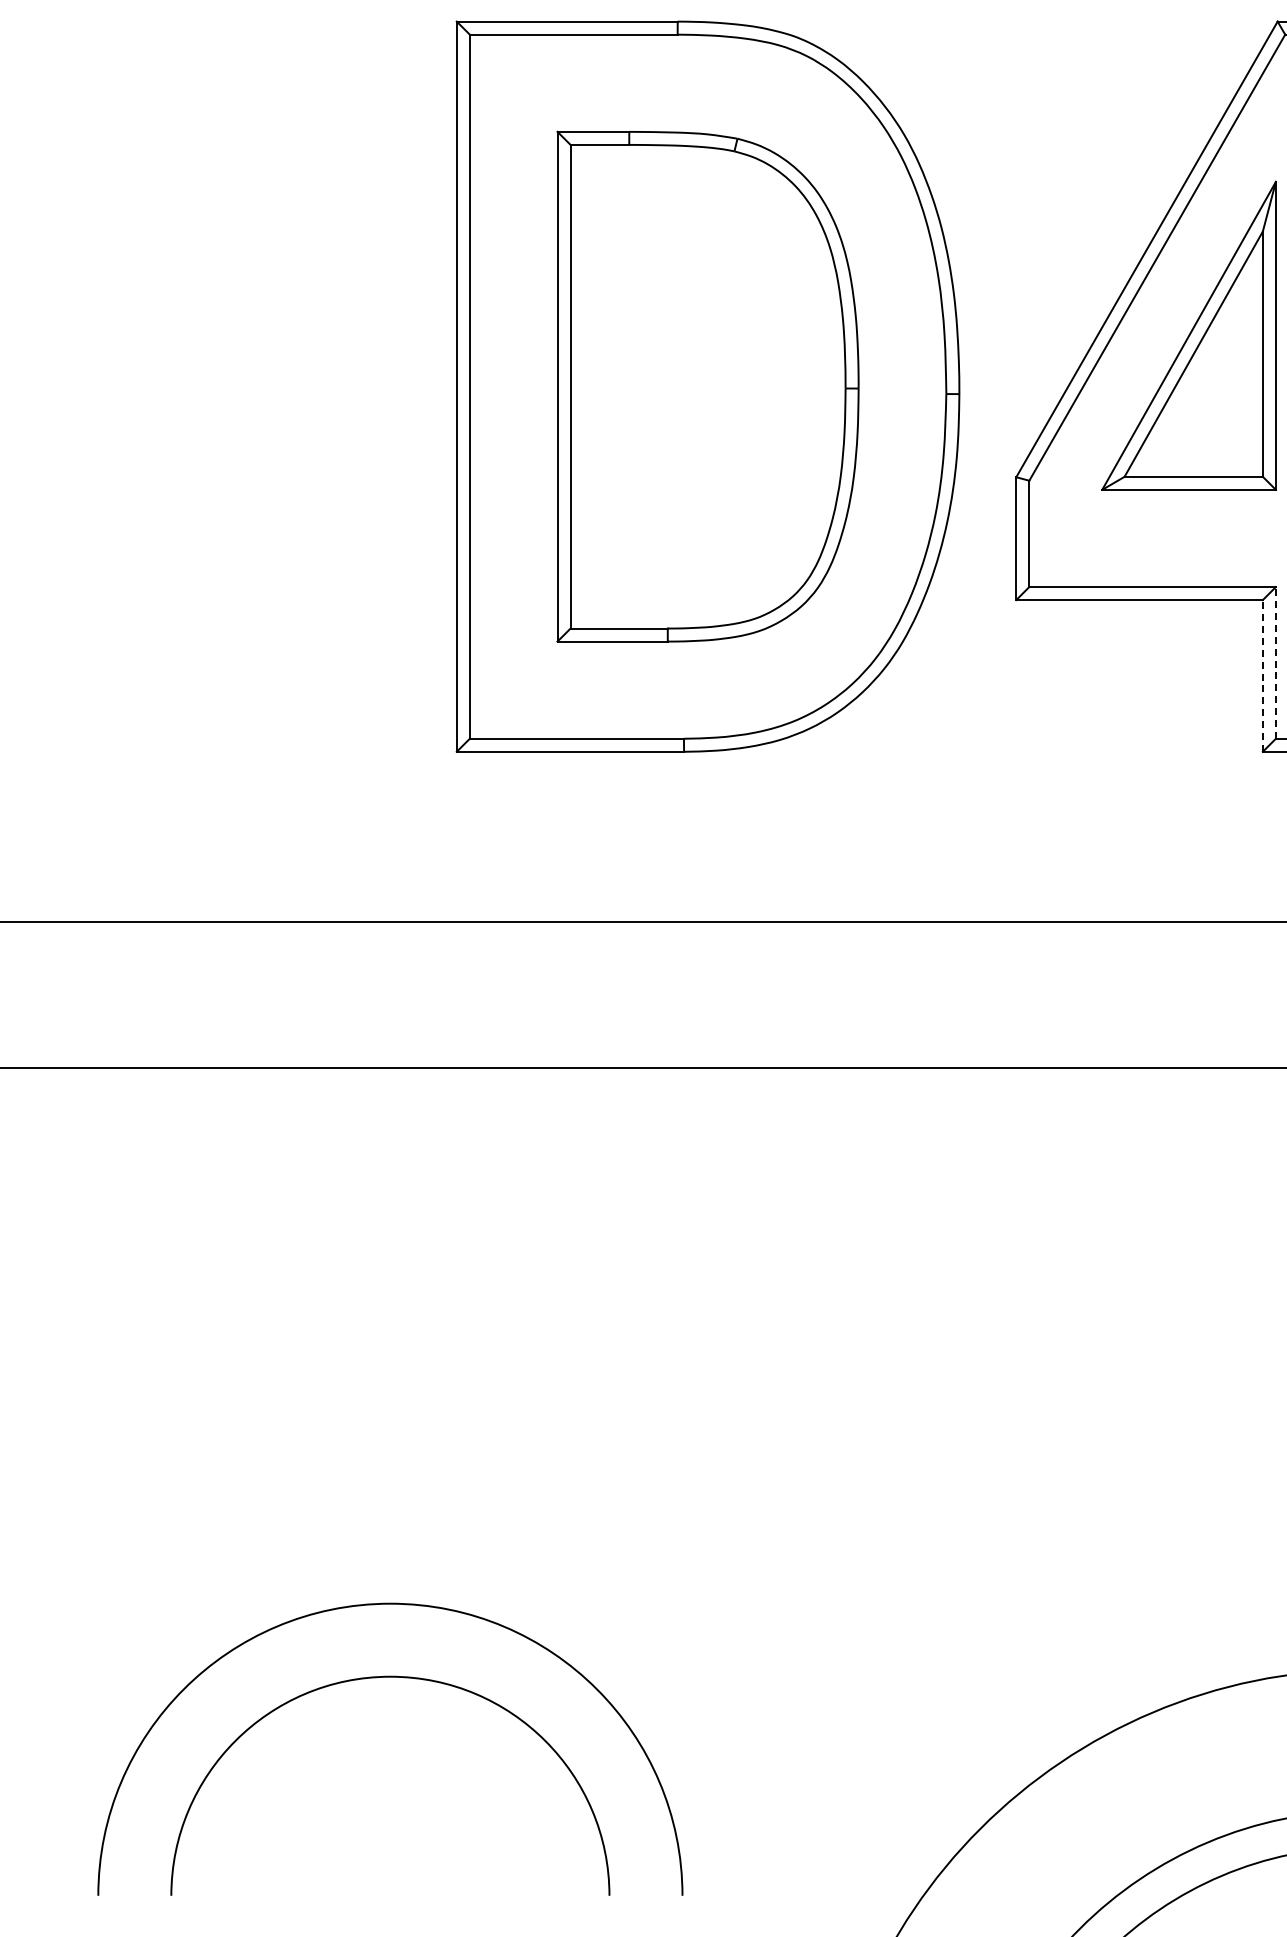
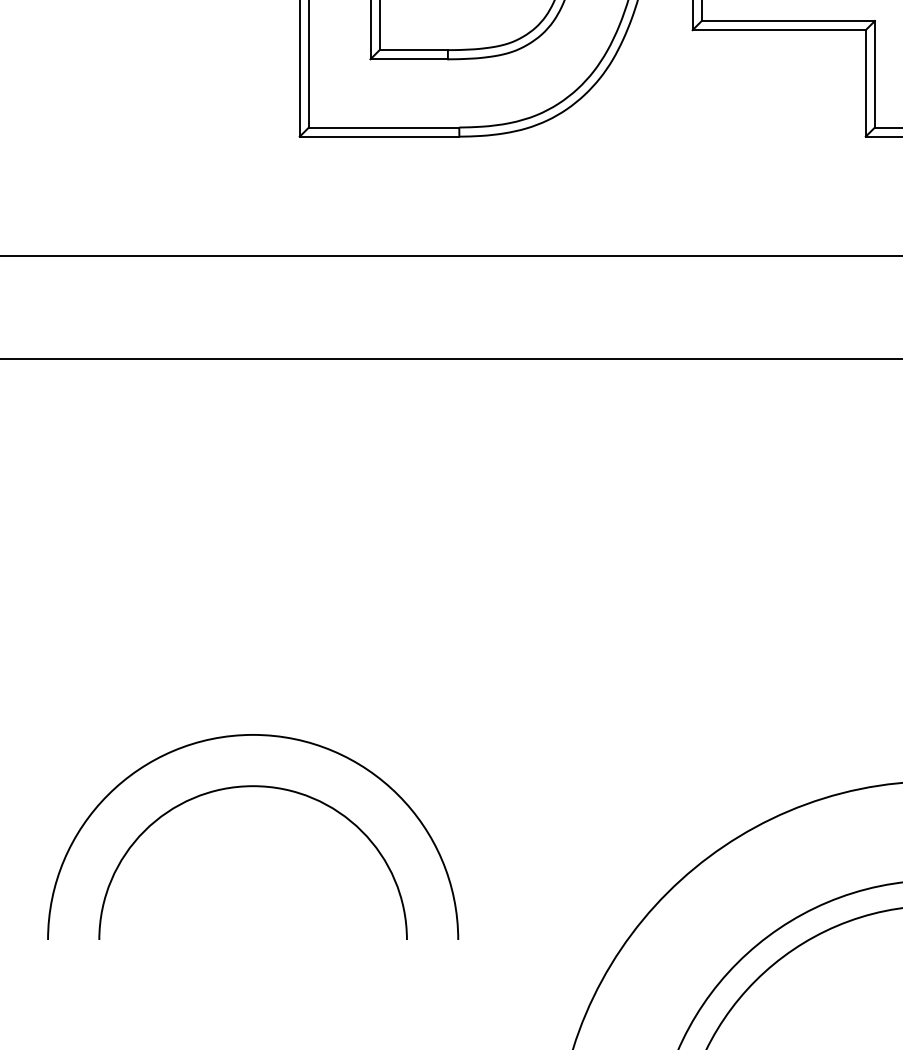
line: (1275, 662) -> (874, 73), dashed -> solid
line: (1262, 675) -> (865, 83), dashed -> solid

